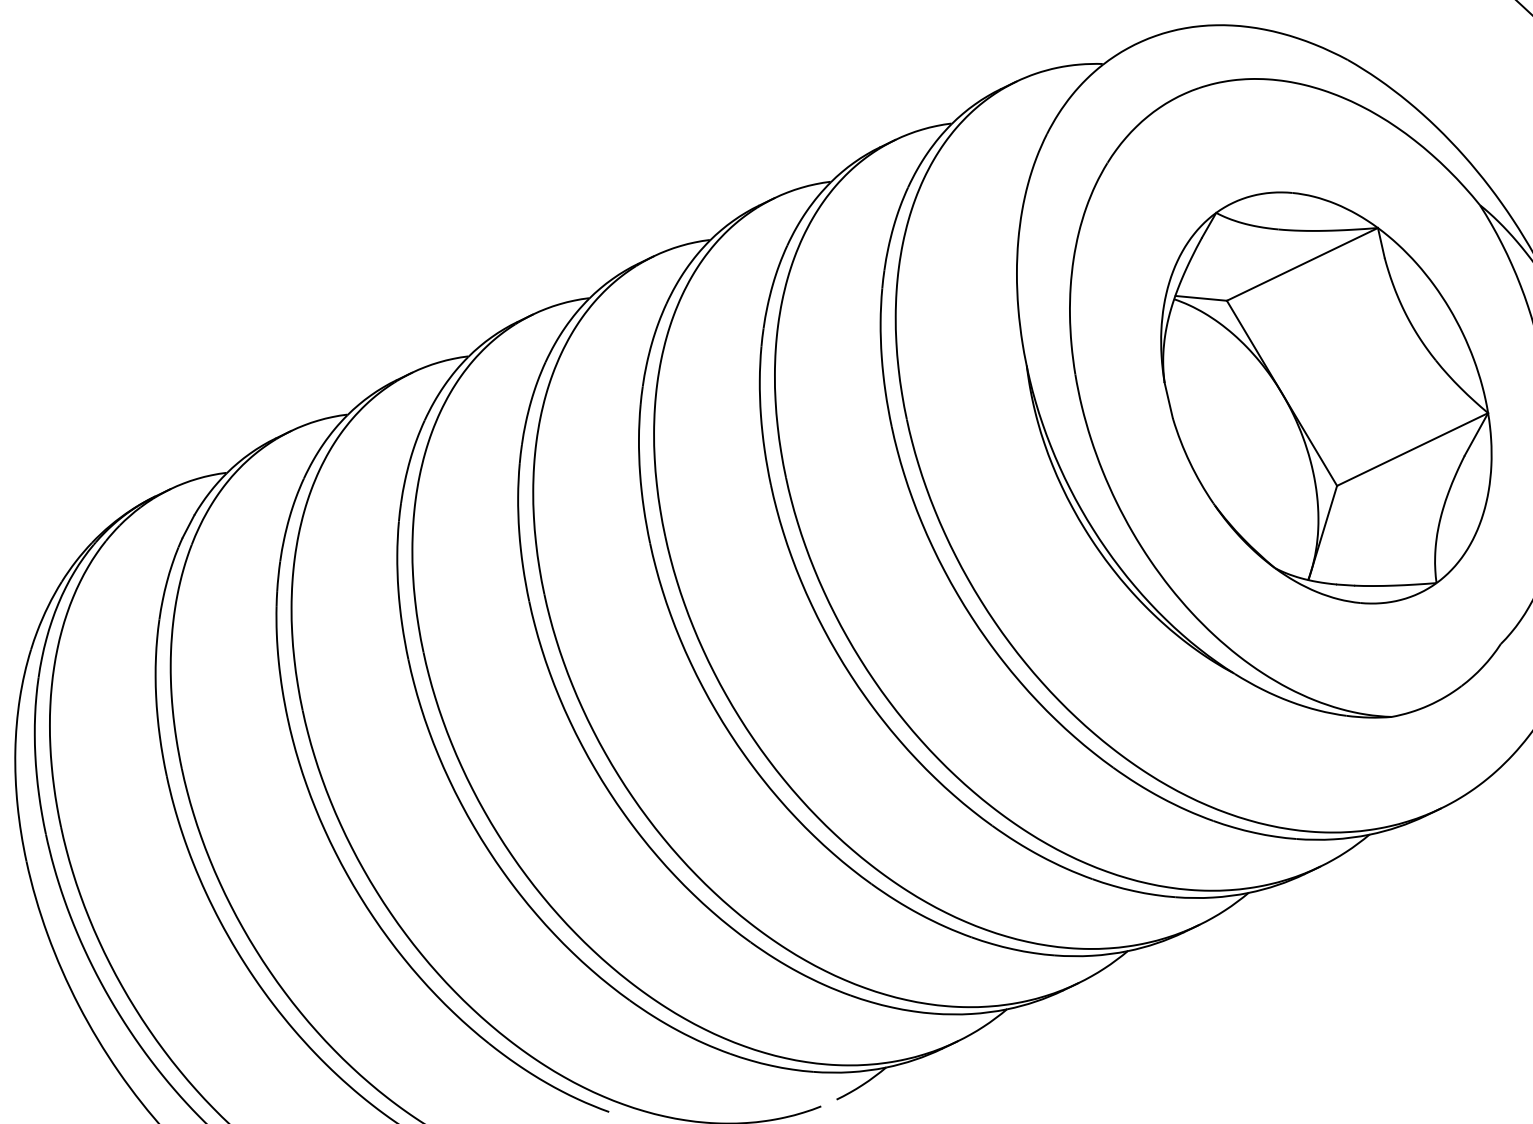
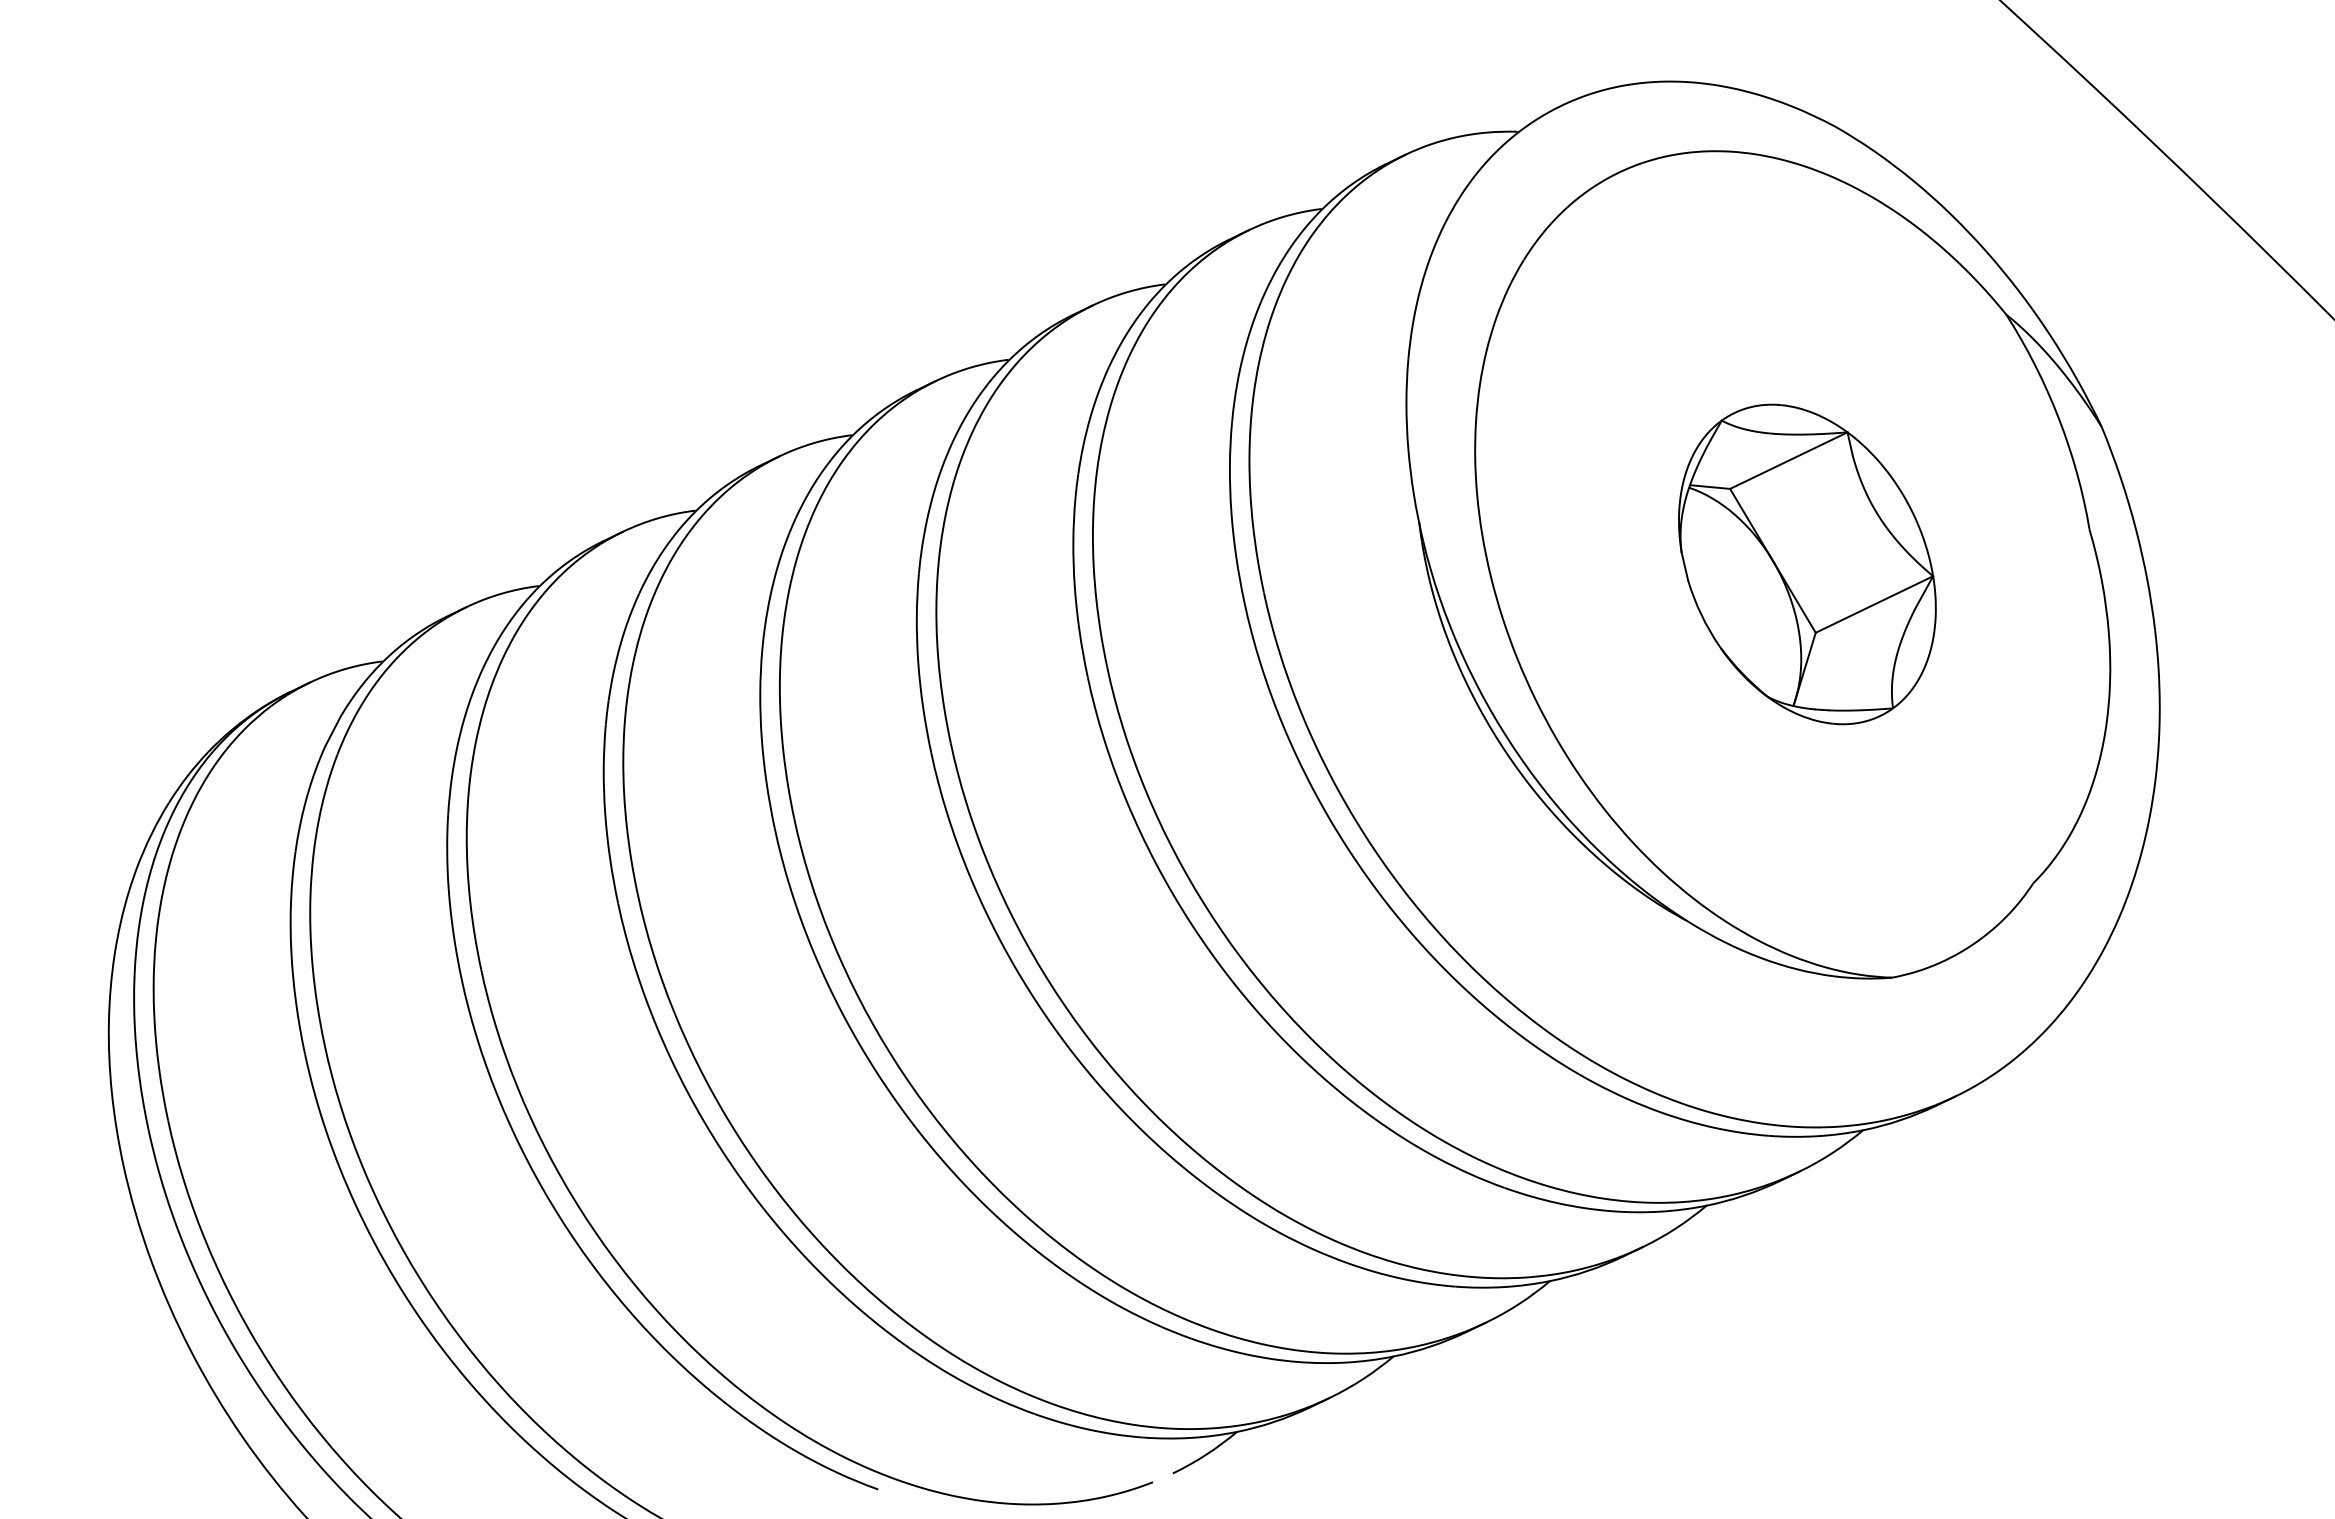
part: (1326, 398) -> (1807, 564), size x0.6

